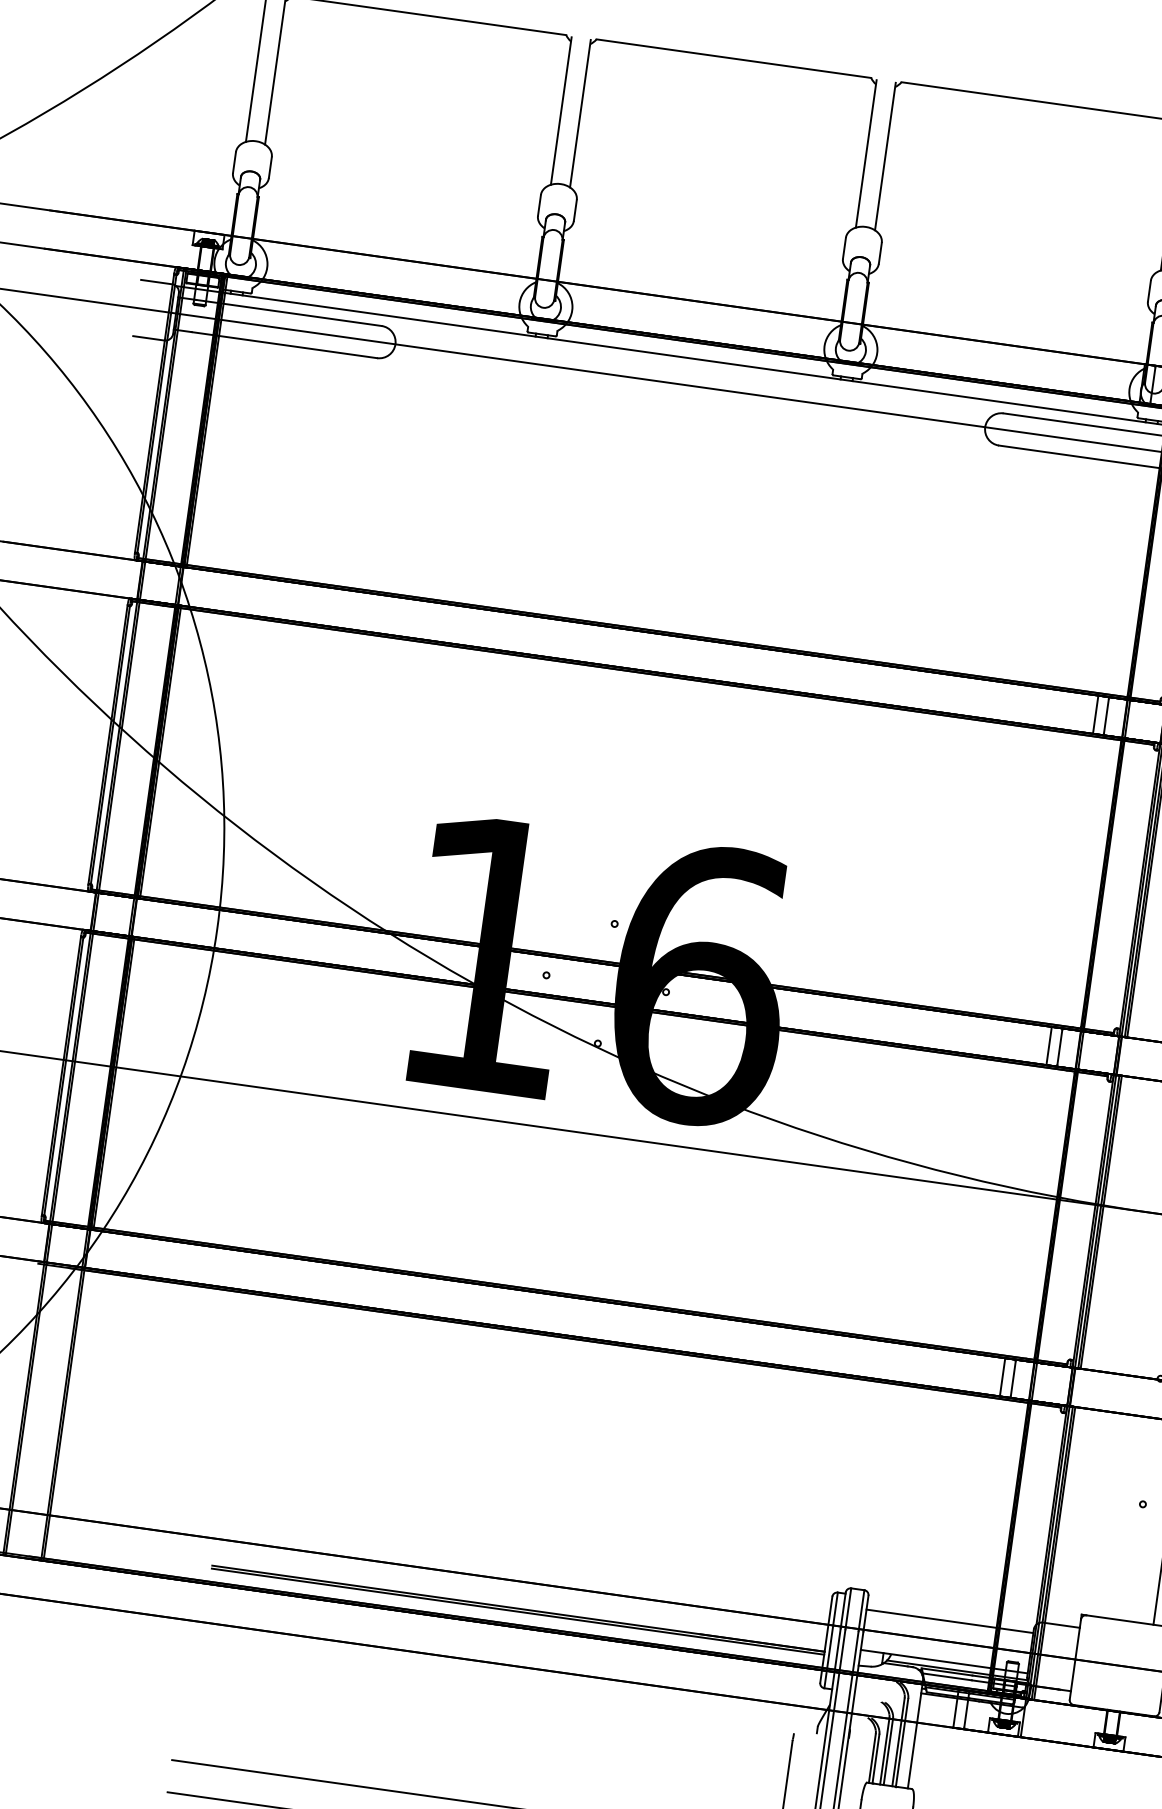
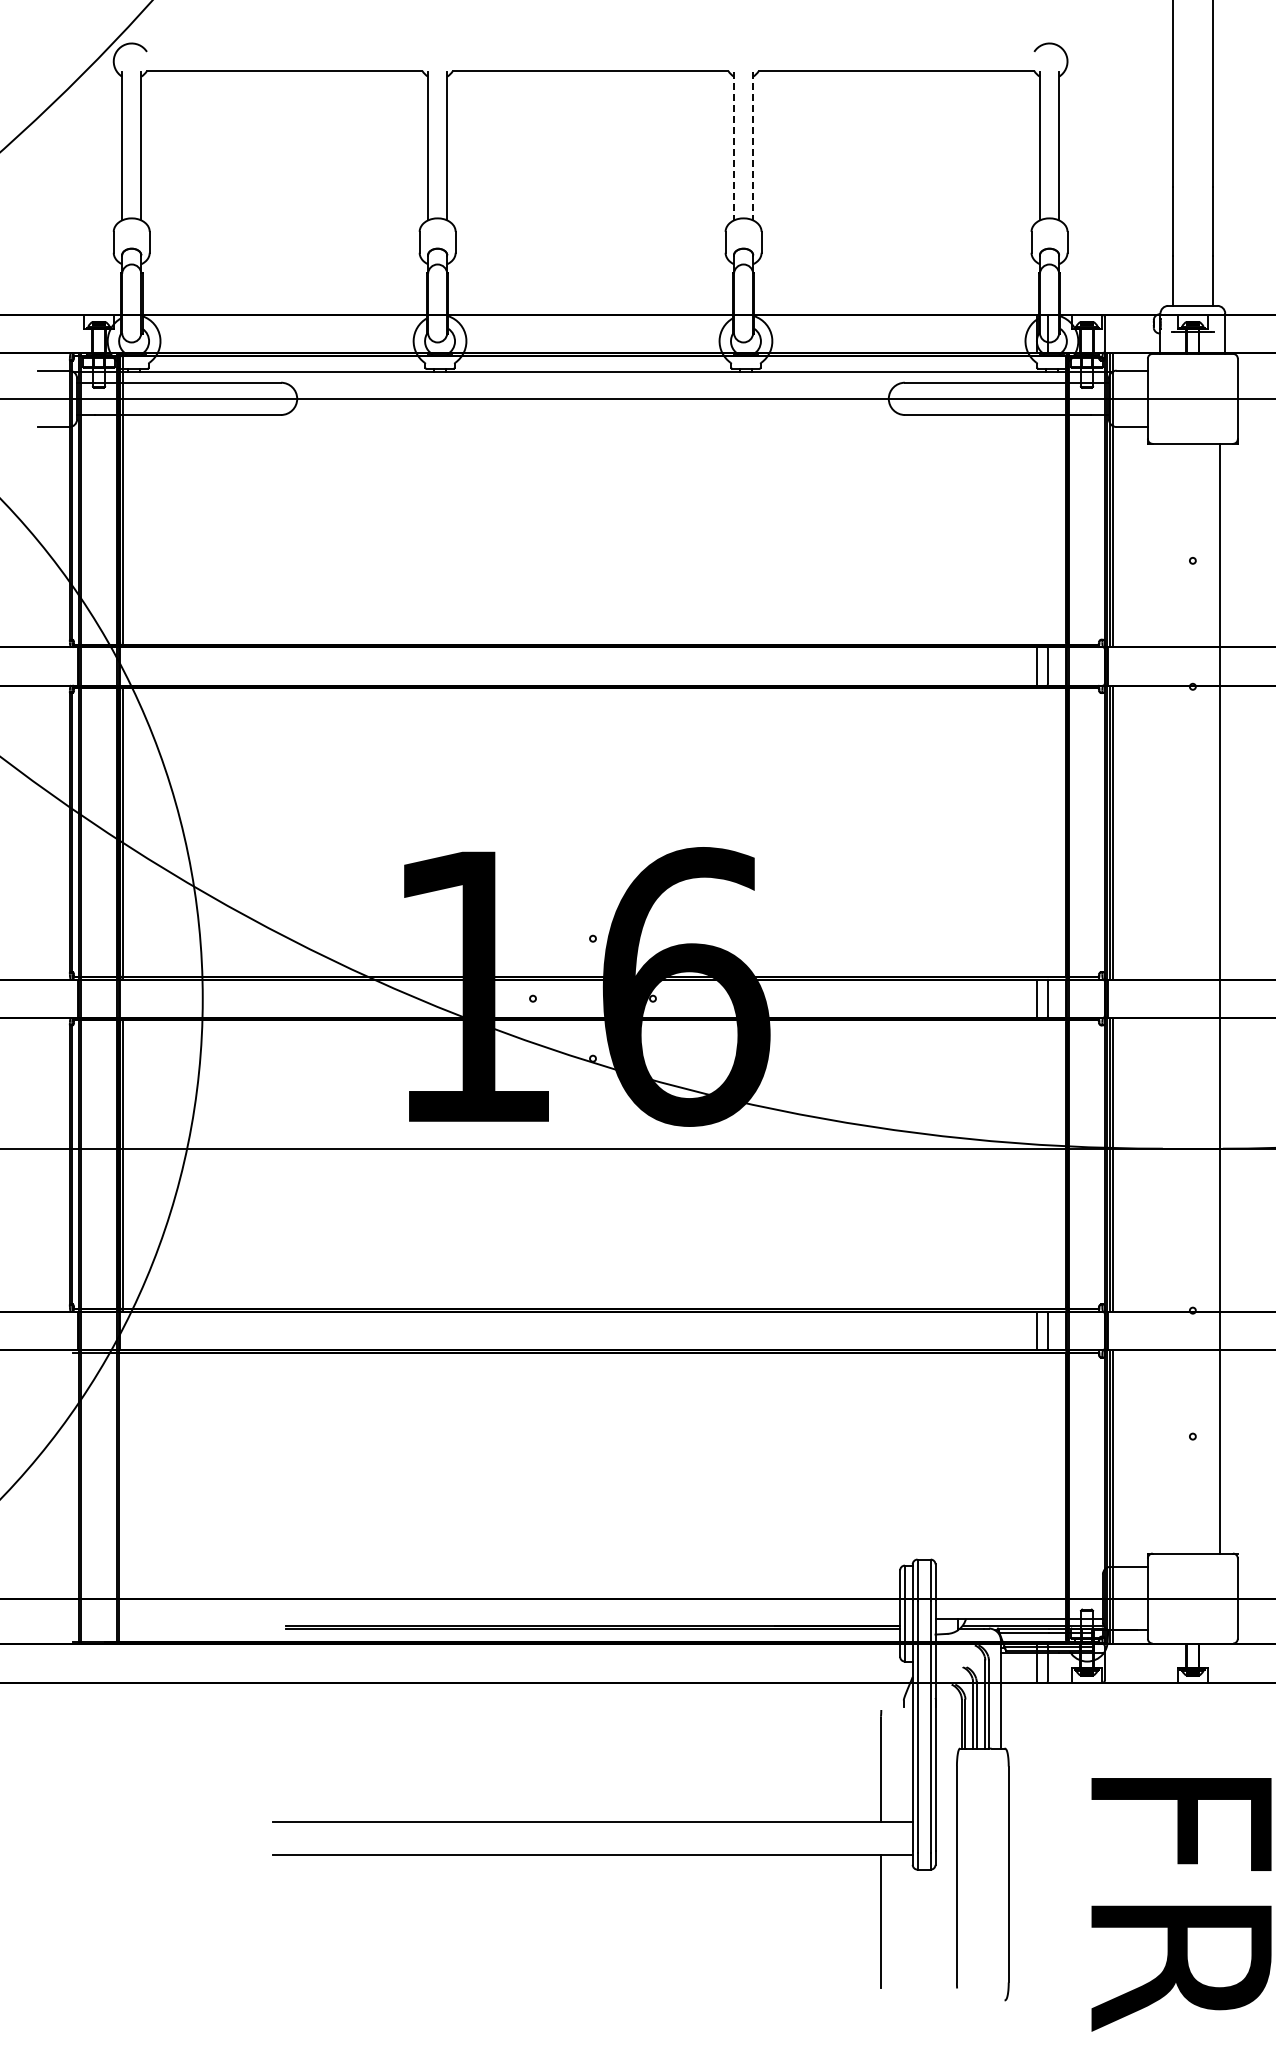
line: (866, 154) -> (734, 146), solid -> dashed
line: (885, 156) -> (753, 146), solid -> dashed
line: (949, 1621) -> (1018, 1578), removed

